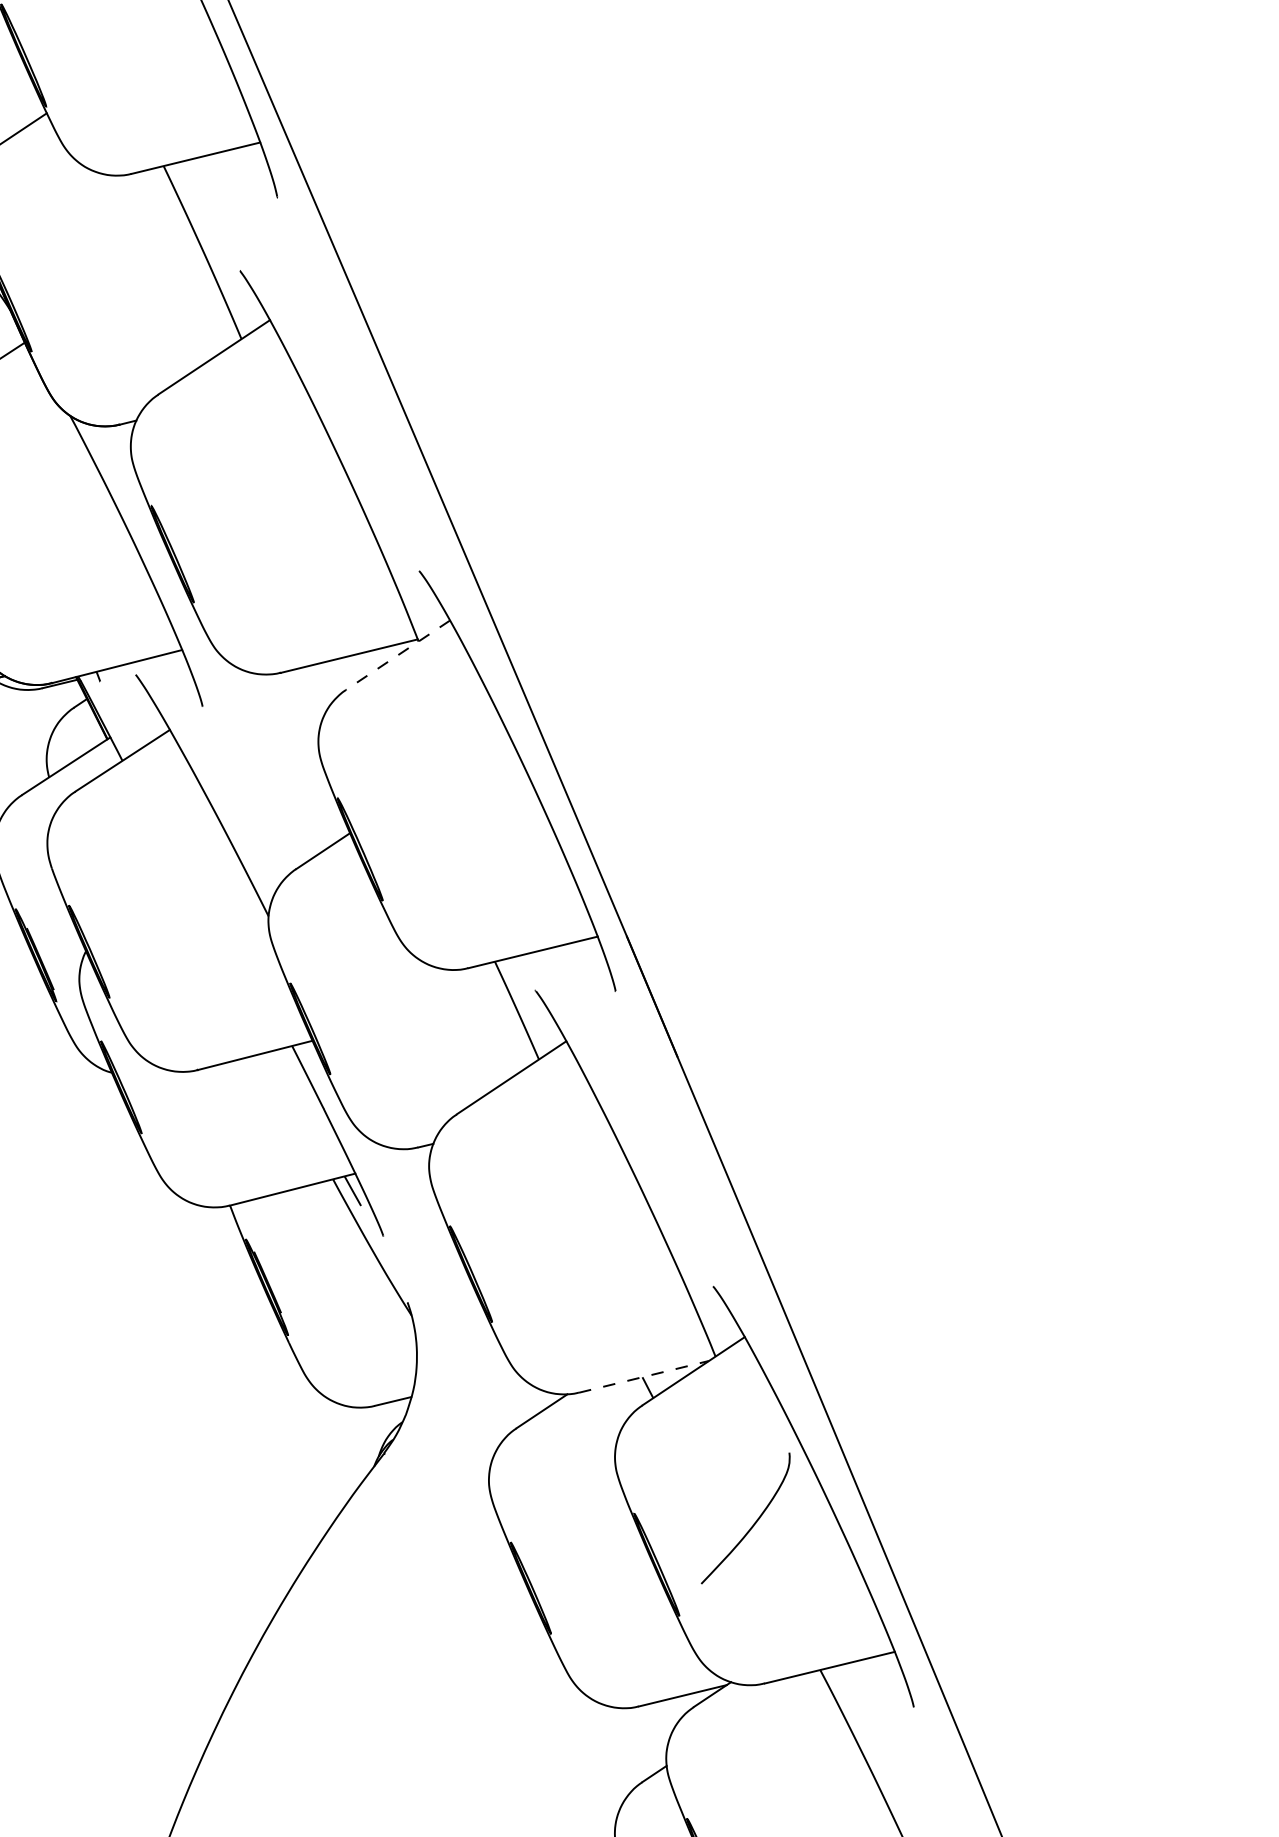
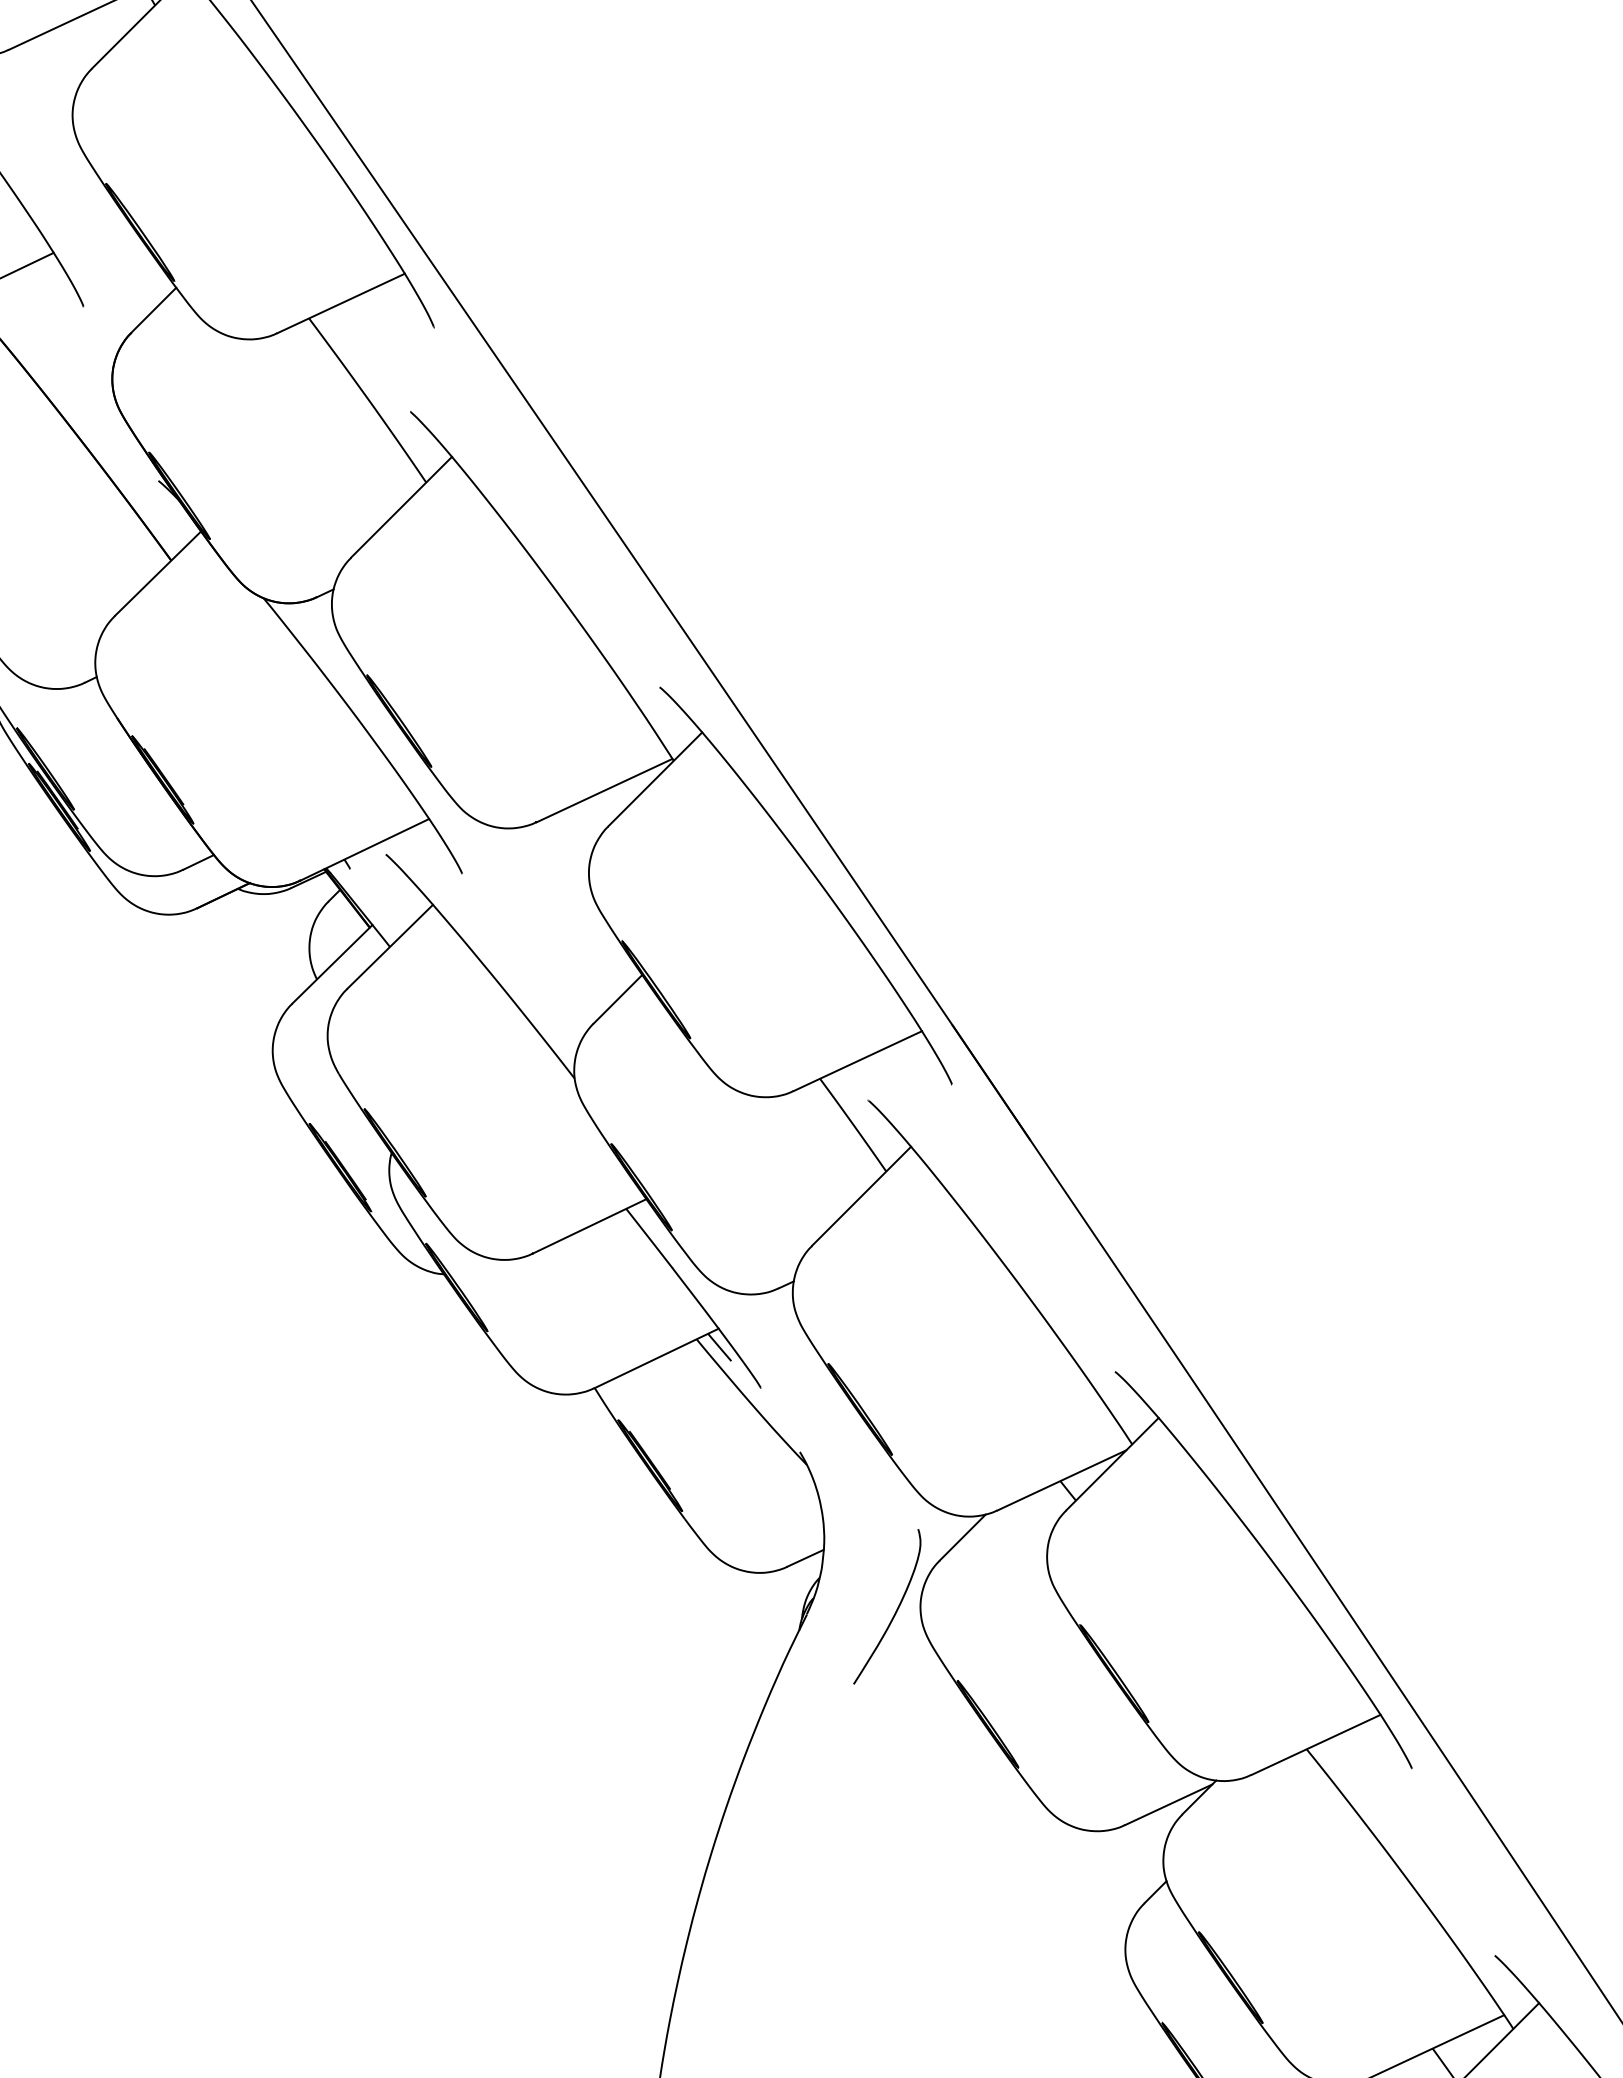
line: (397, 655) -> (654, 779), dashed -> solid
line: (644, 1377) -> (1062, 1480), dashed -> solid
curve: (753, 1524) -> (895, 1611), moved

